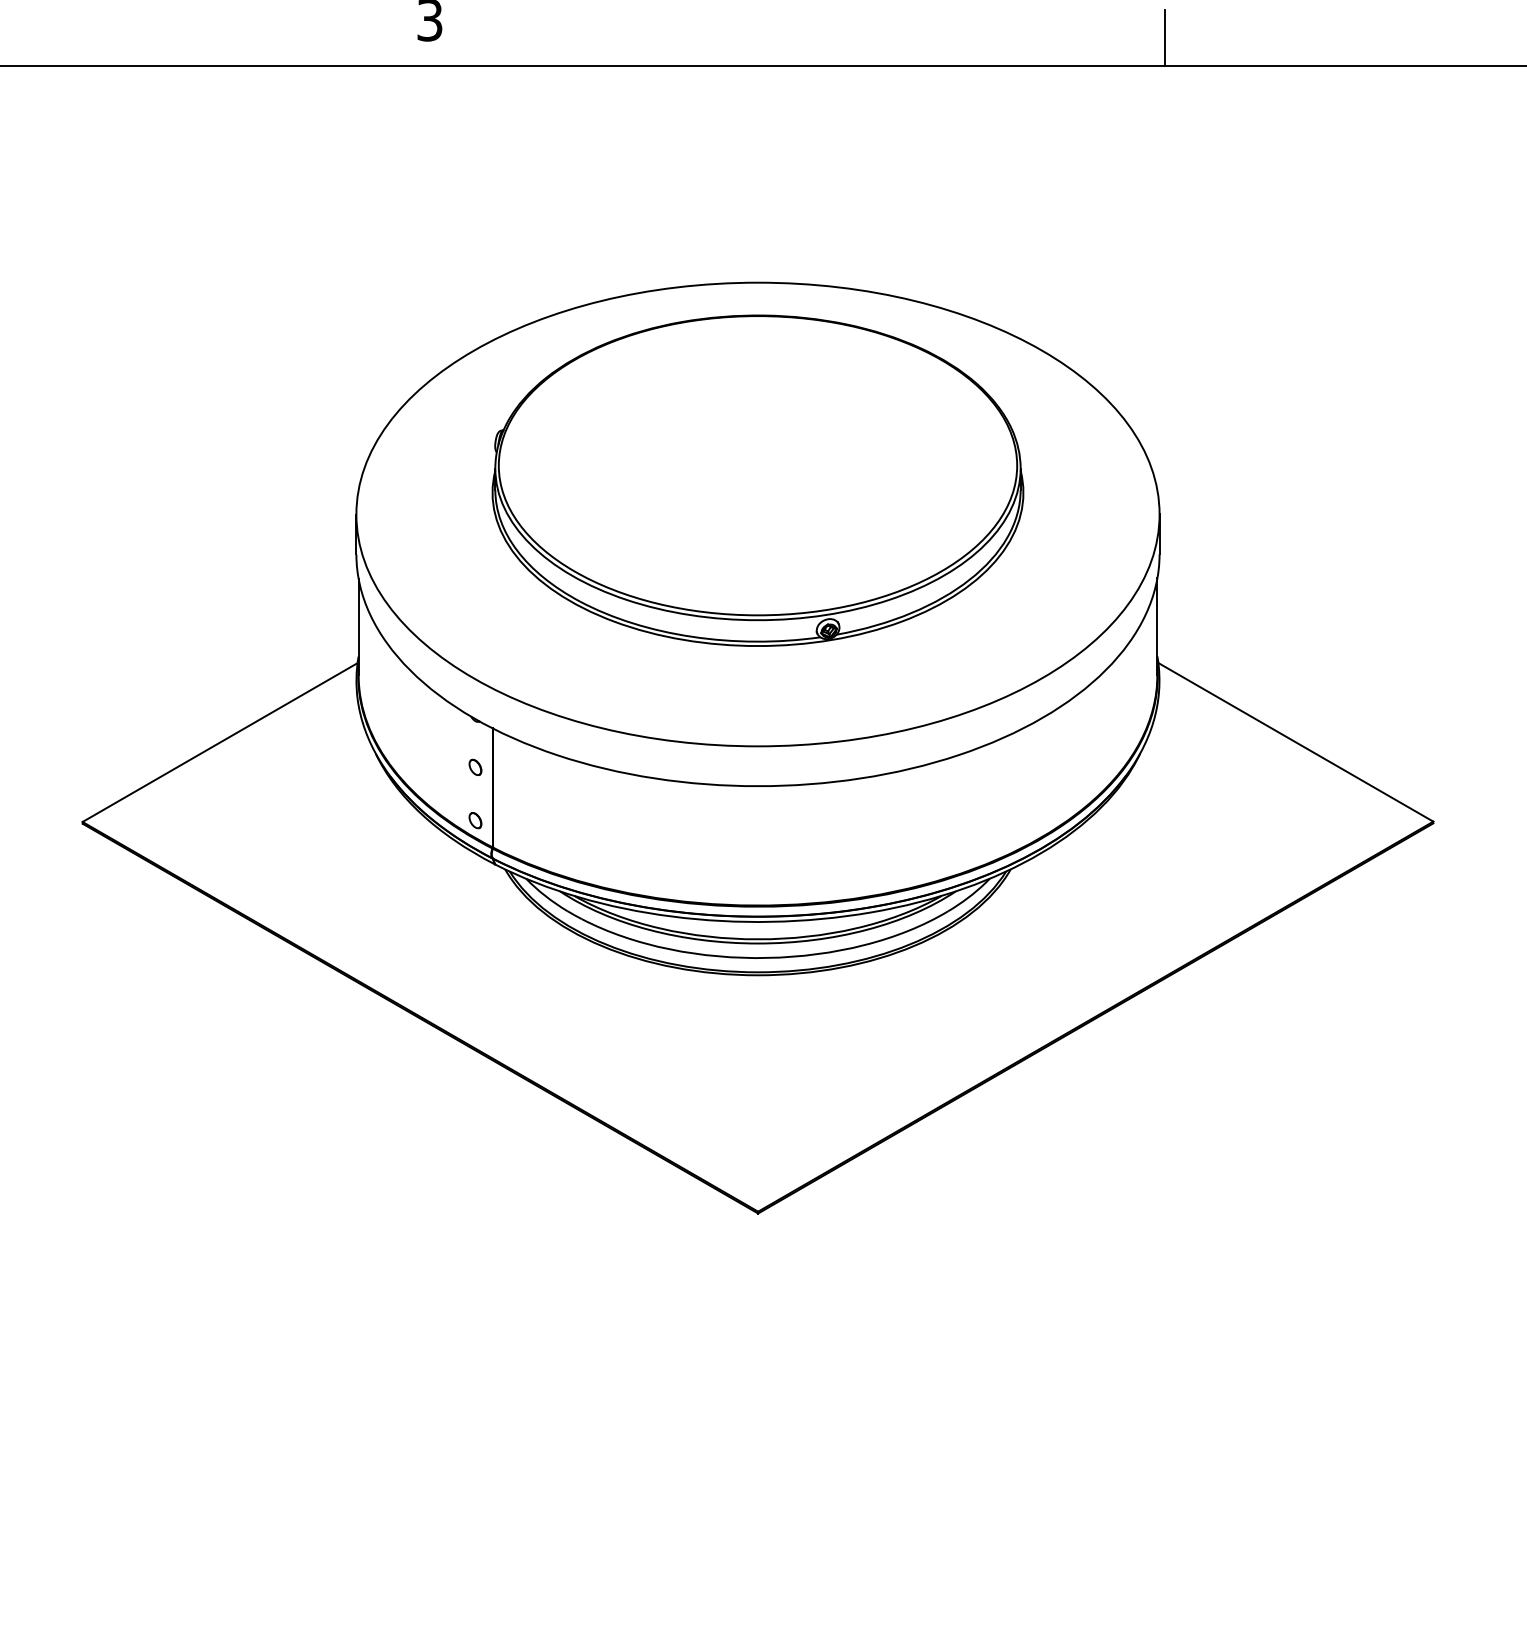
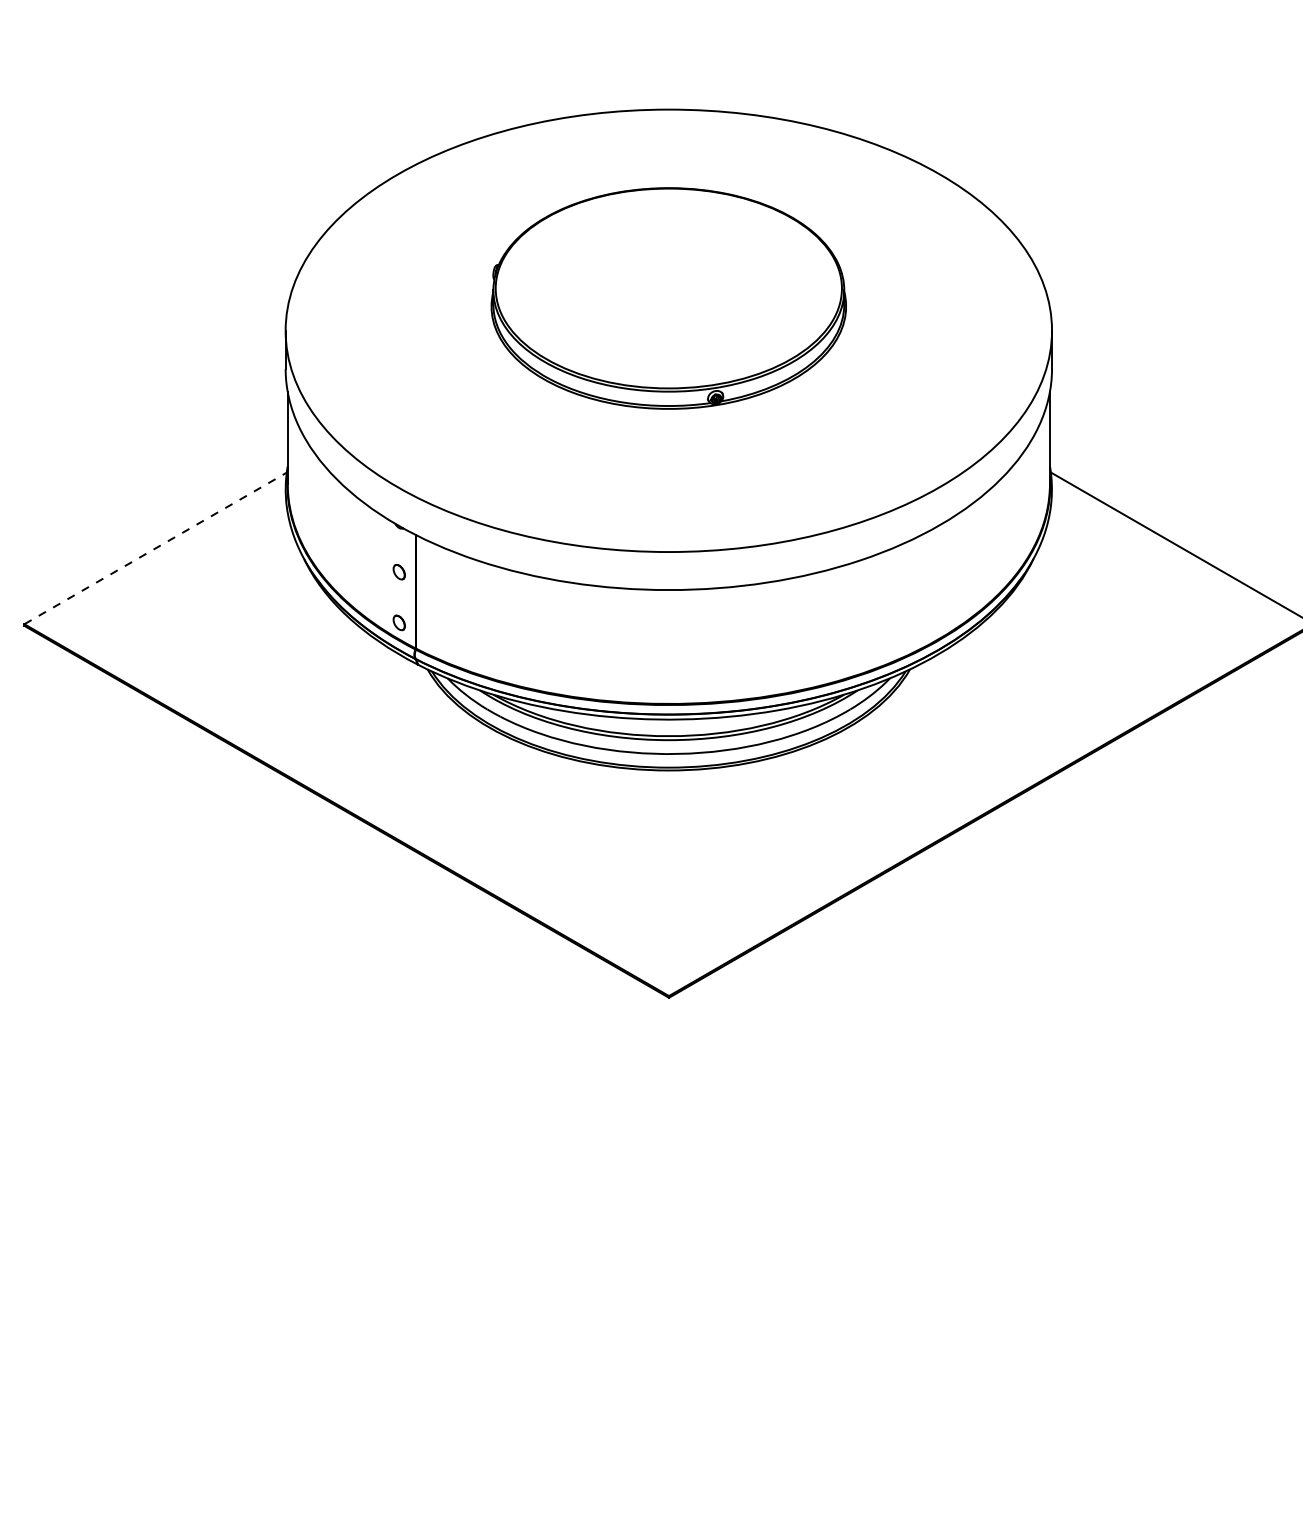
part: (757, 480) -> (668, 298), size x0.7
line: (220, 742) -> (155, 548), solid -> dashed

